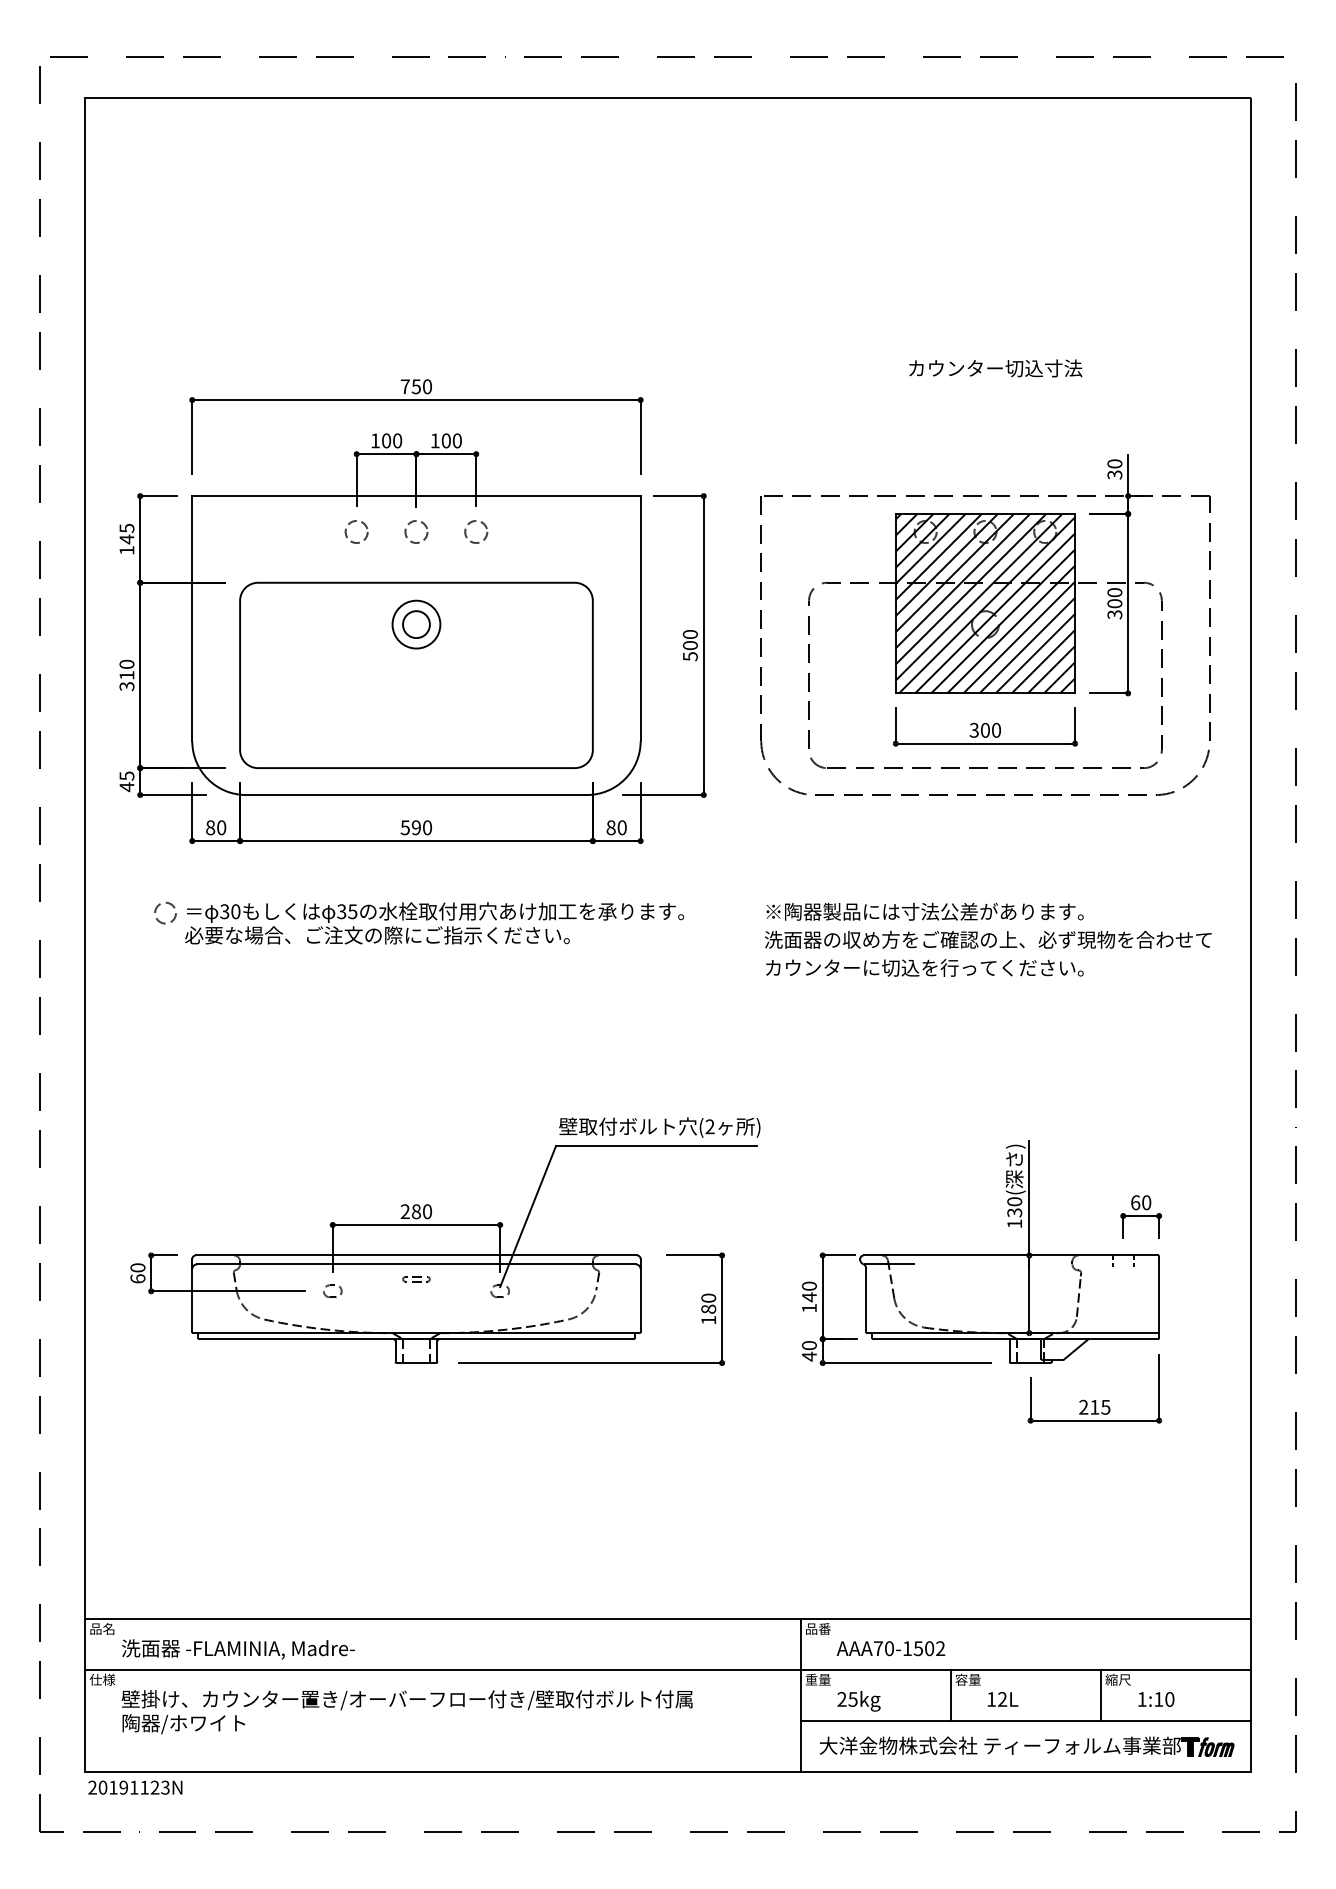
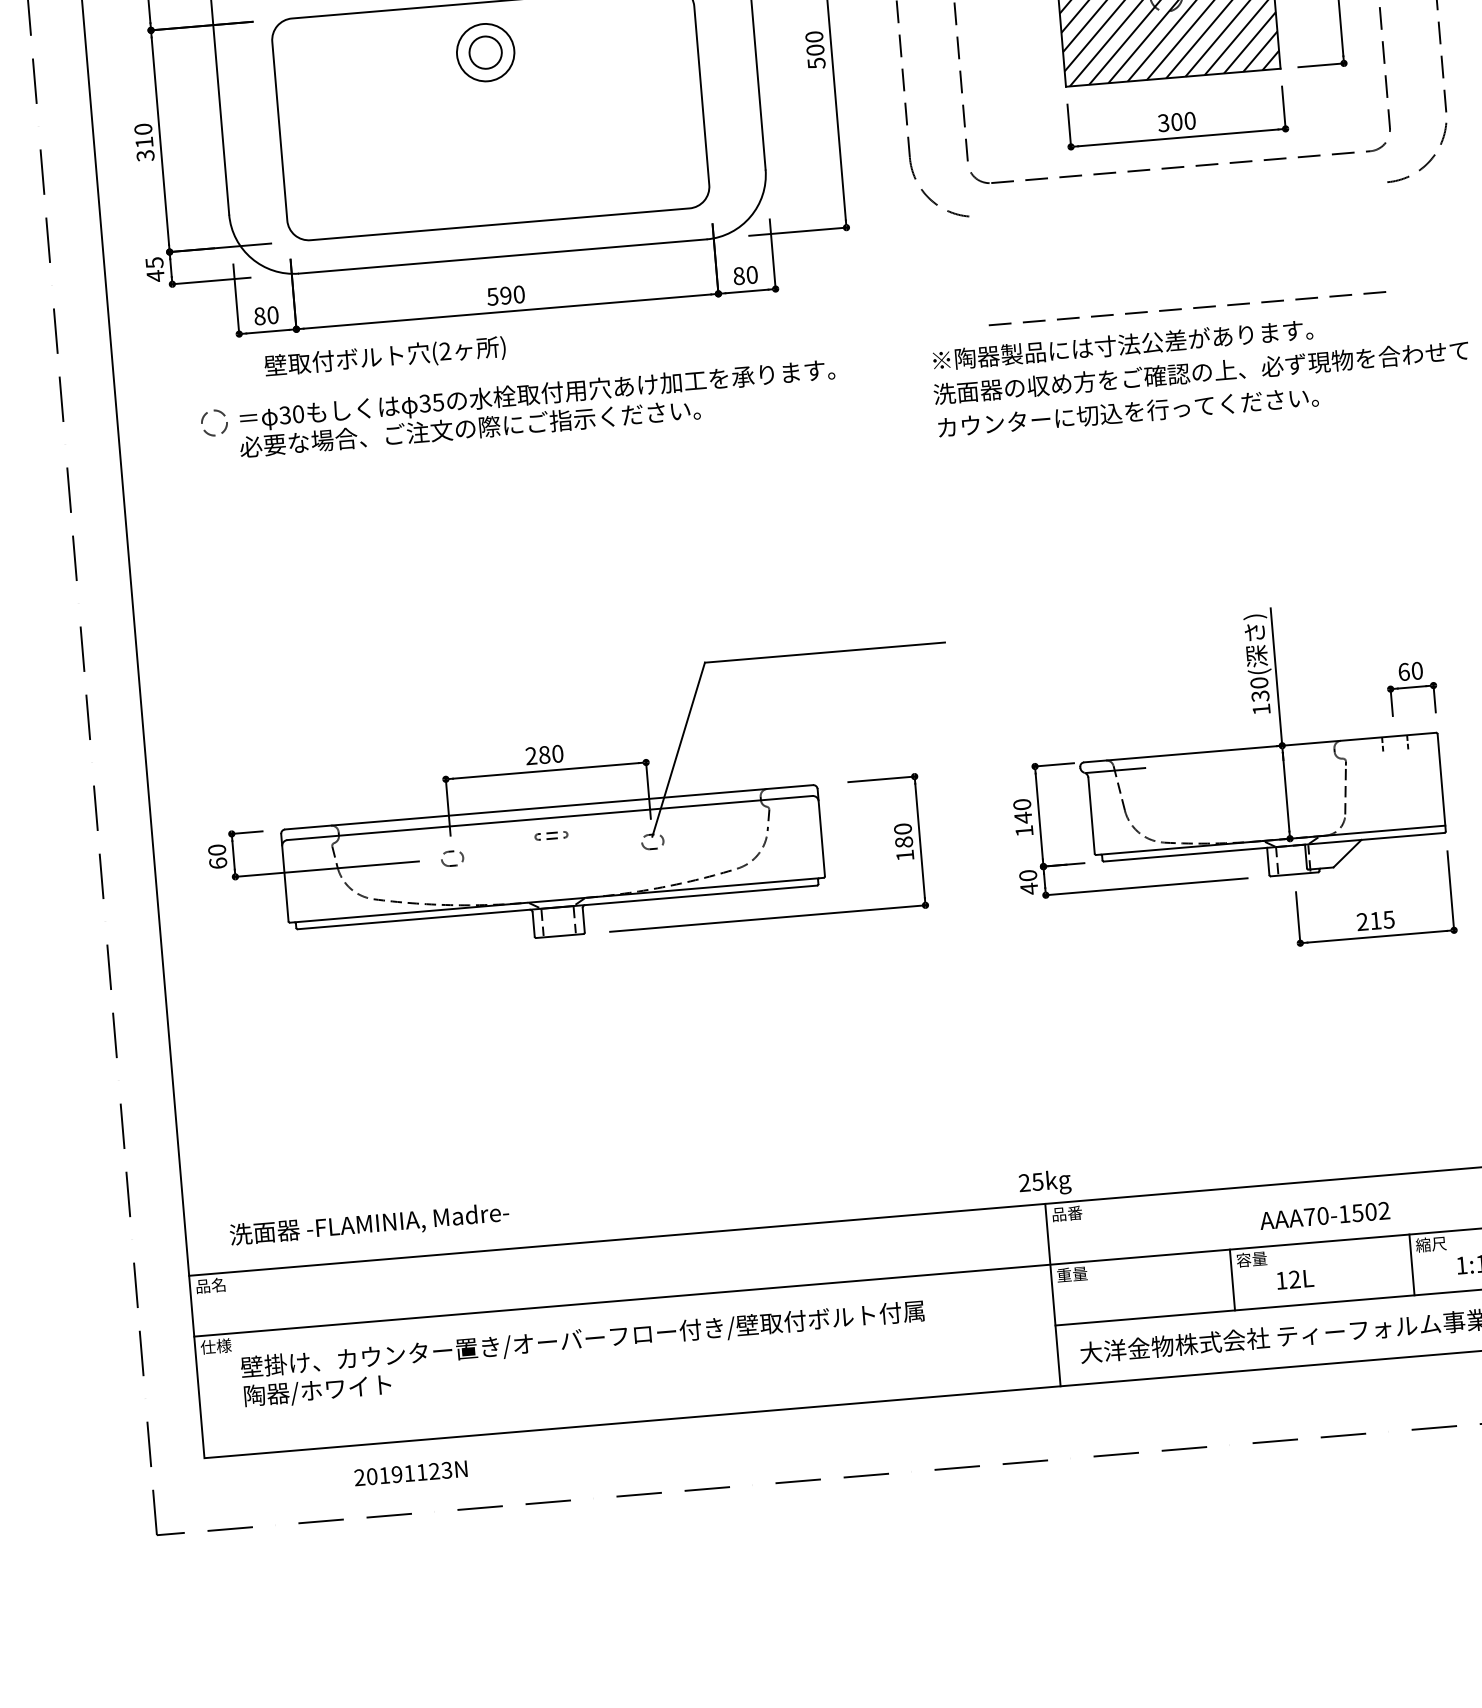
line: (975, 794) -> (1180, 308), moved
text: (659, 1127) -> (384, 357), moved
text: (890, 1648) -> (1324, 1215), moved
text: (238, 1649) -> (369, 1224), moved
text: (858, 1701) -> (1044, 1183), moved
text: (135, 1787) -> (411, 1473), moved

